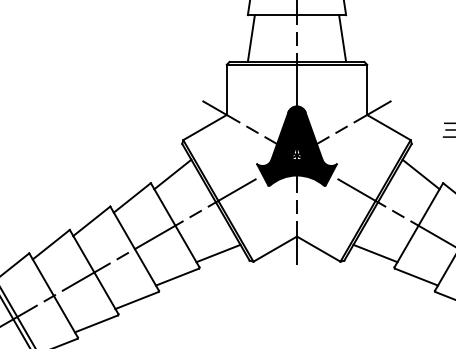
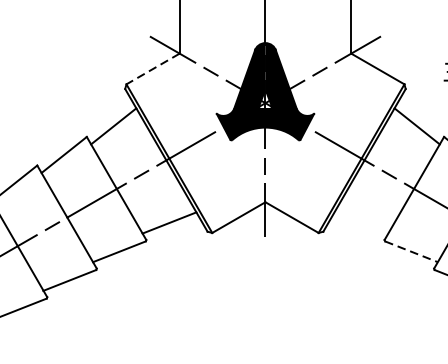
line: (204, 127) -> (152, 68), solid -> dashed
line: (375, 253) -> (361, 222), removed
line: (416, 277) -> (411, 252), solid -> dashed

